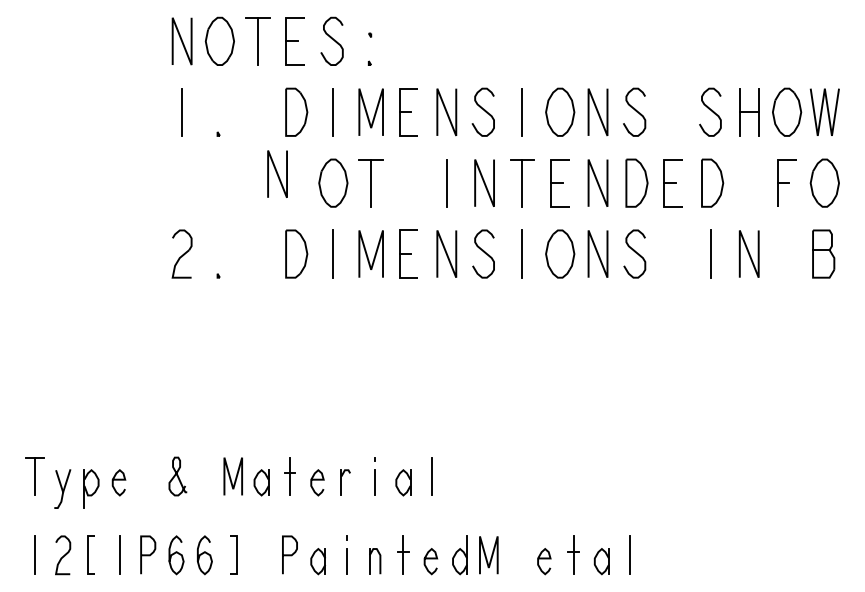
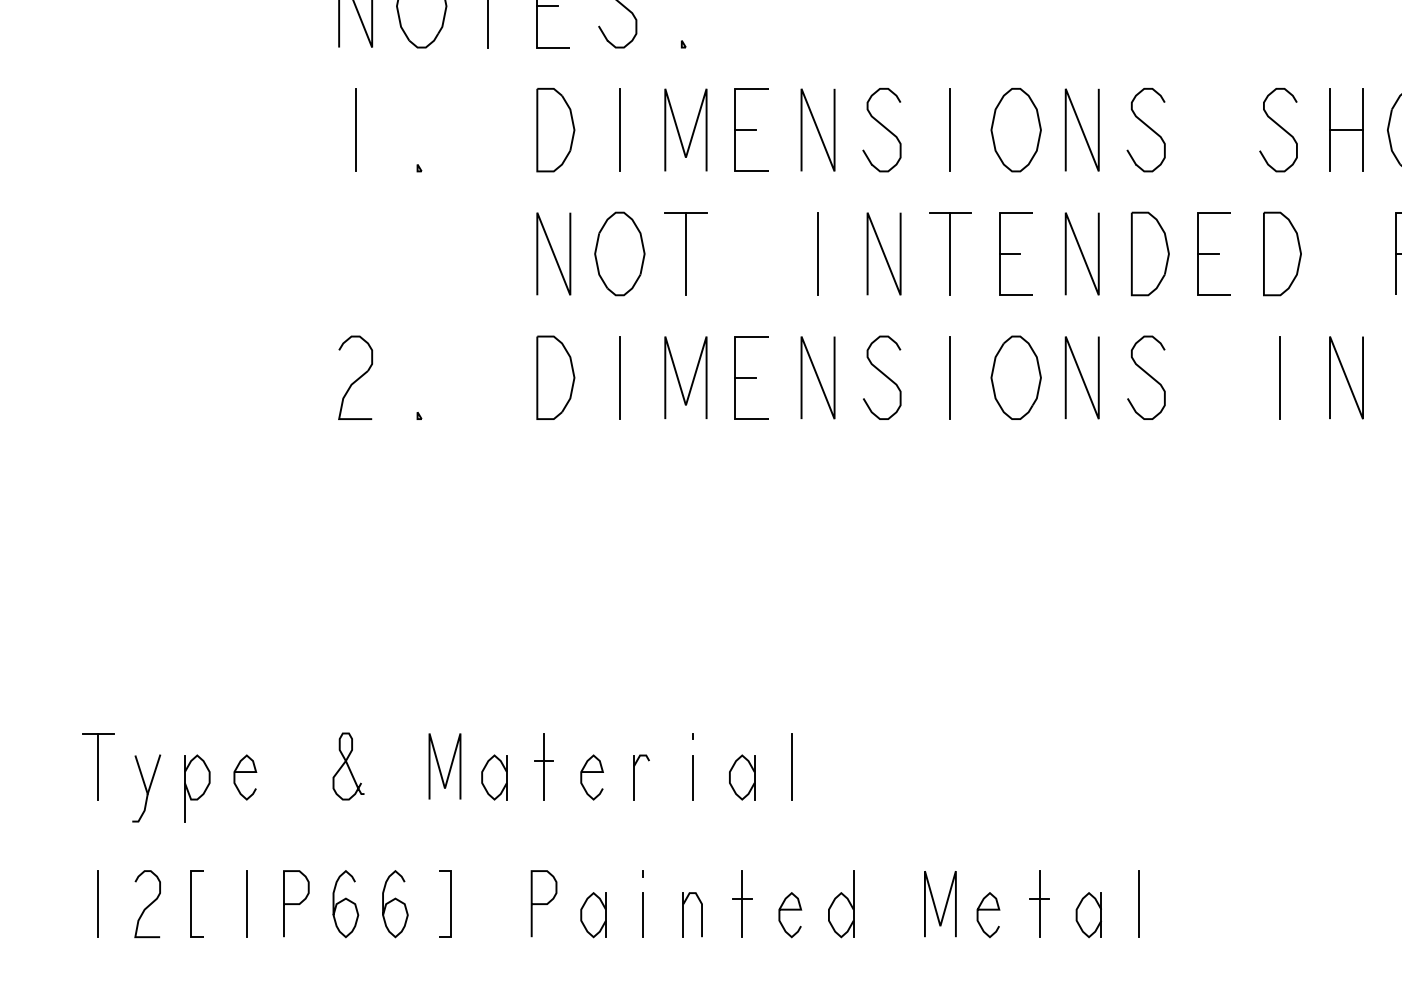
line: (277, 173) -> (553, 252), moved
line: (486, 555) -> (936, 904), moved

